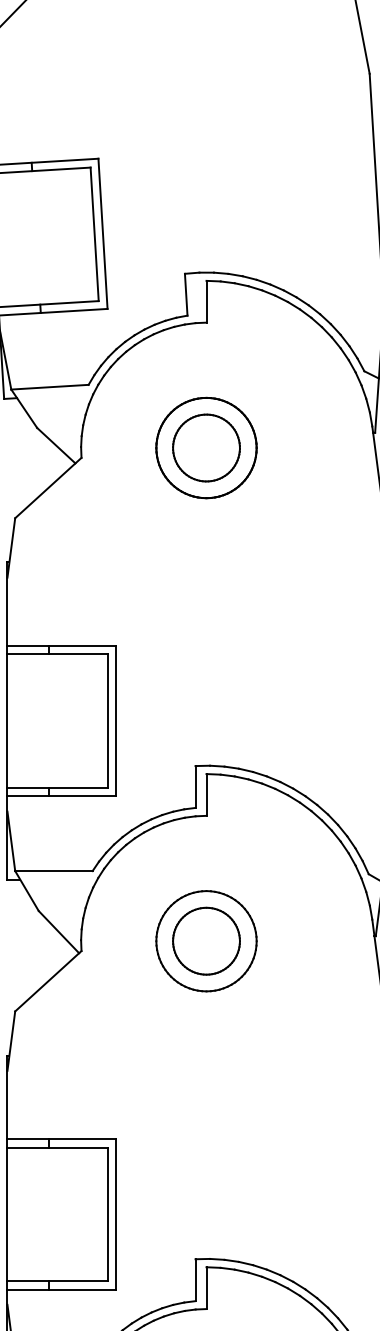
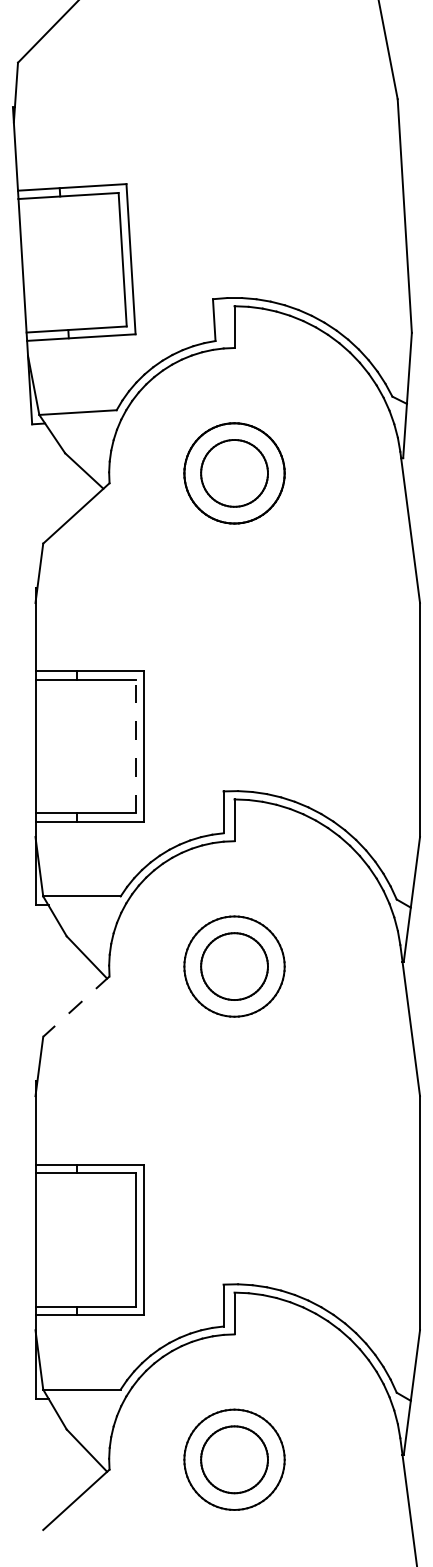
line: (107, 721) -> (135, 746), solid -> dashed
line: (48, 981) -> (76, 1006), solid -> dashed

